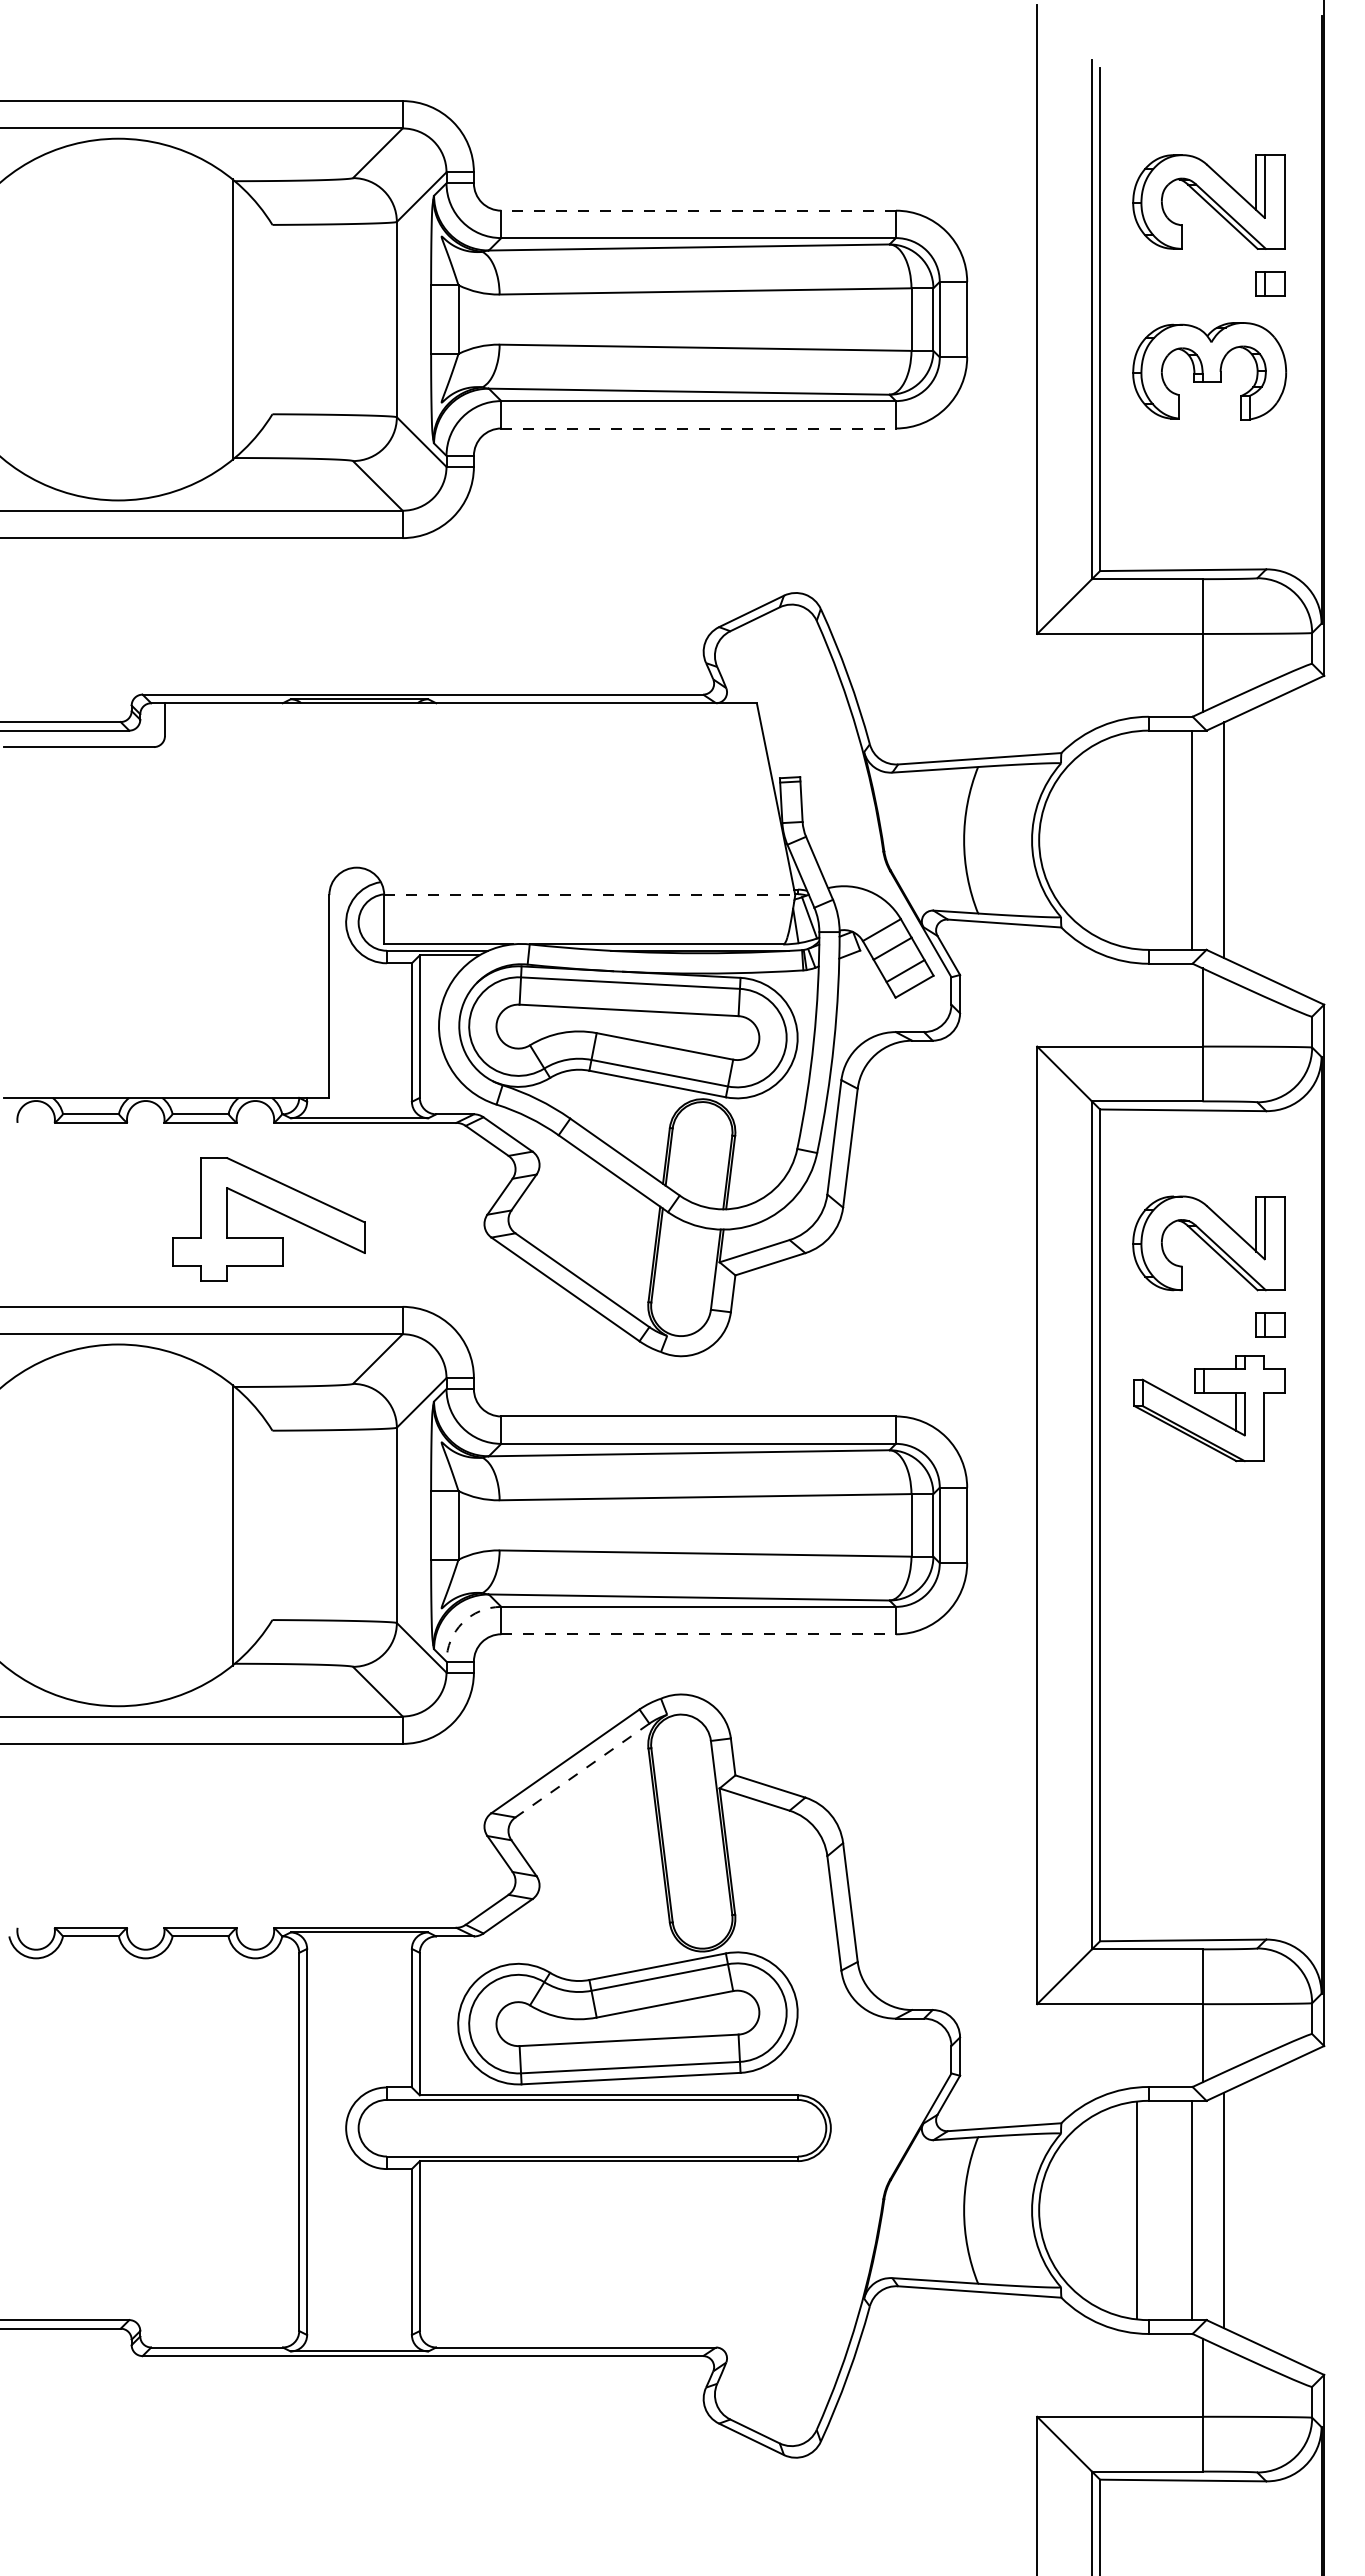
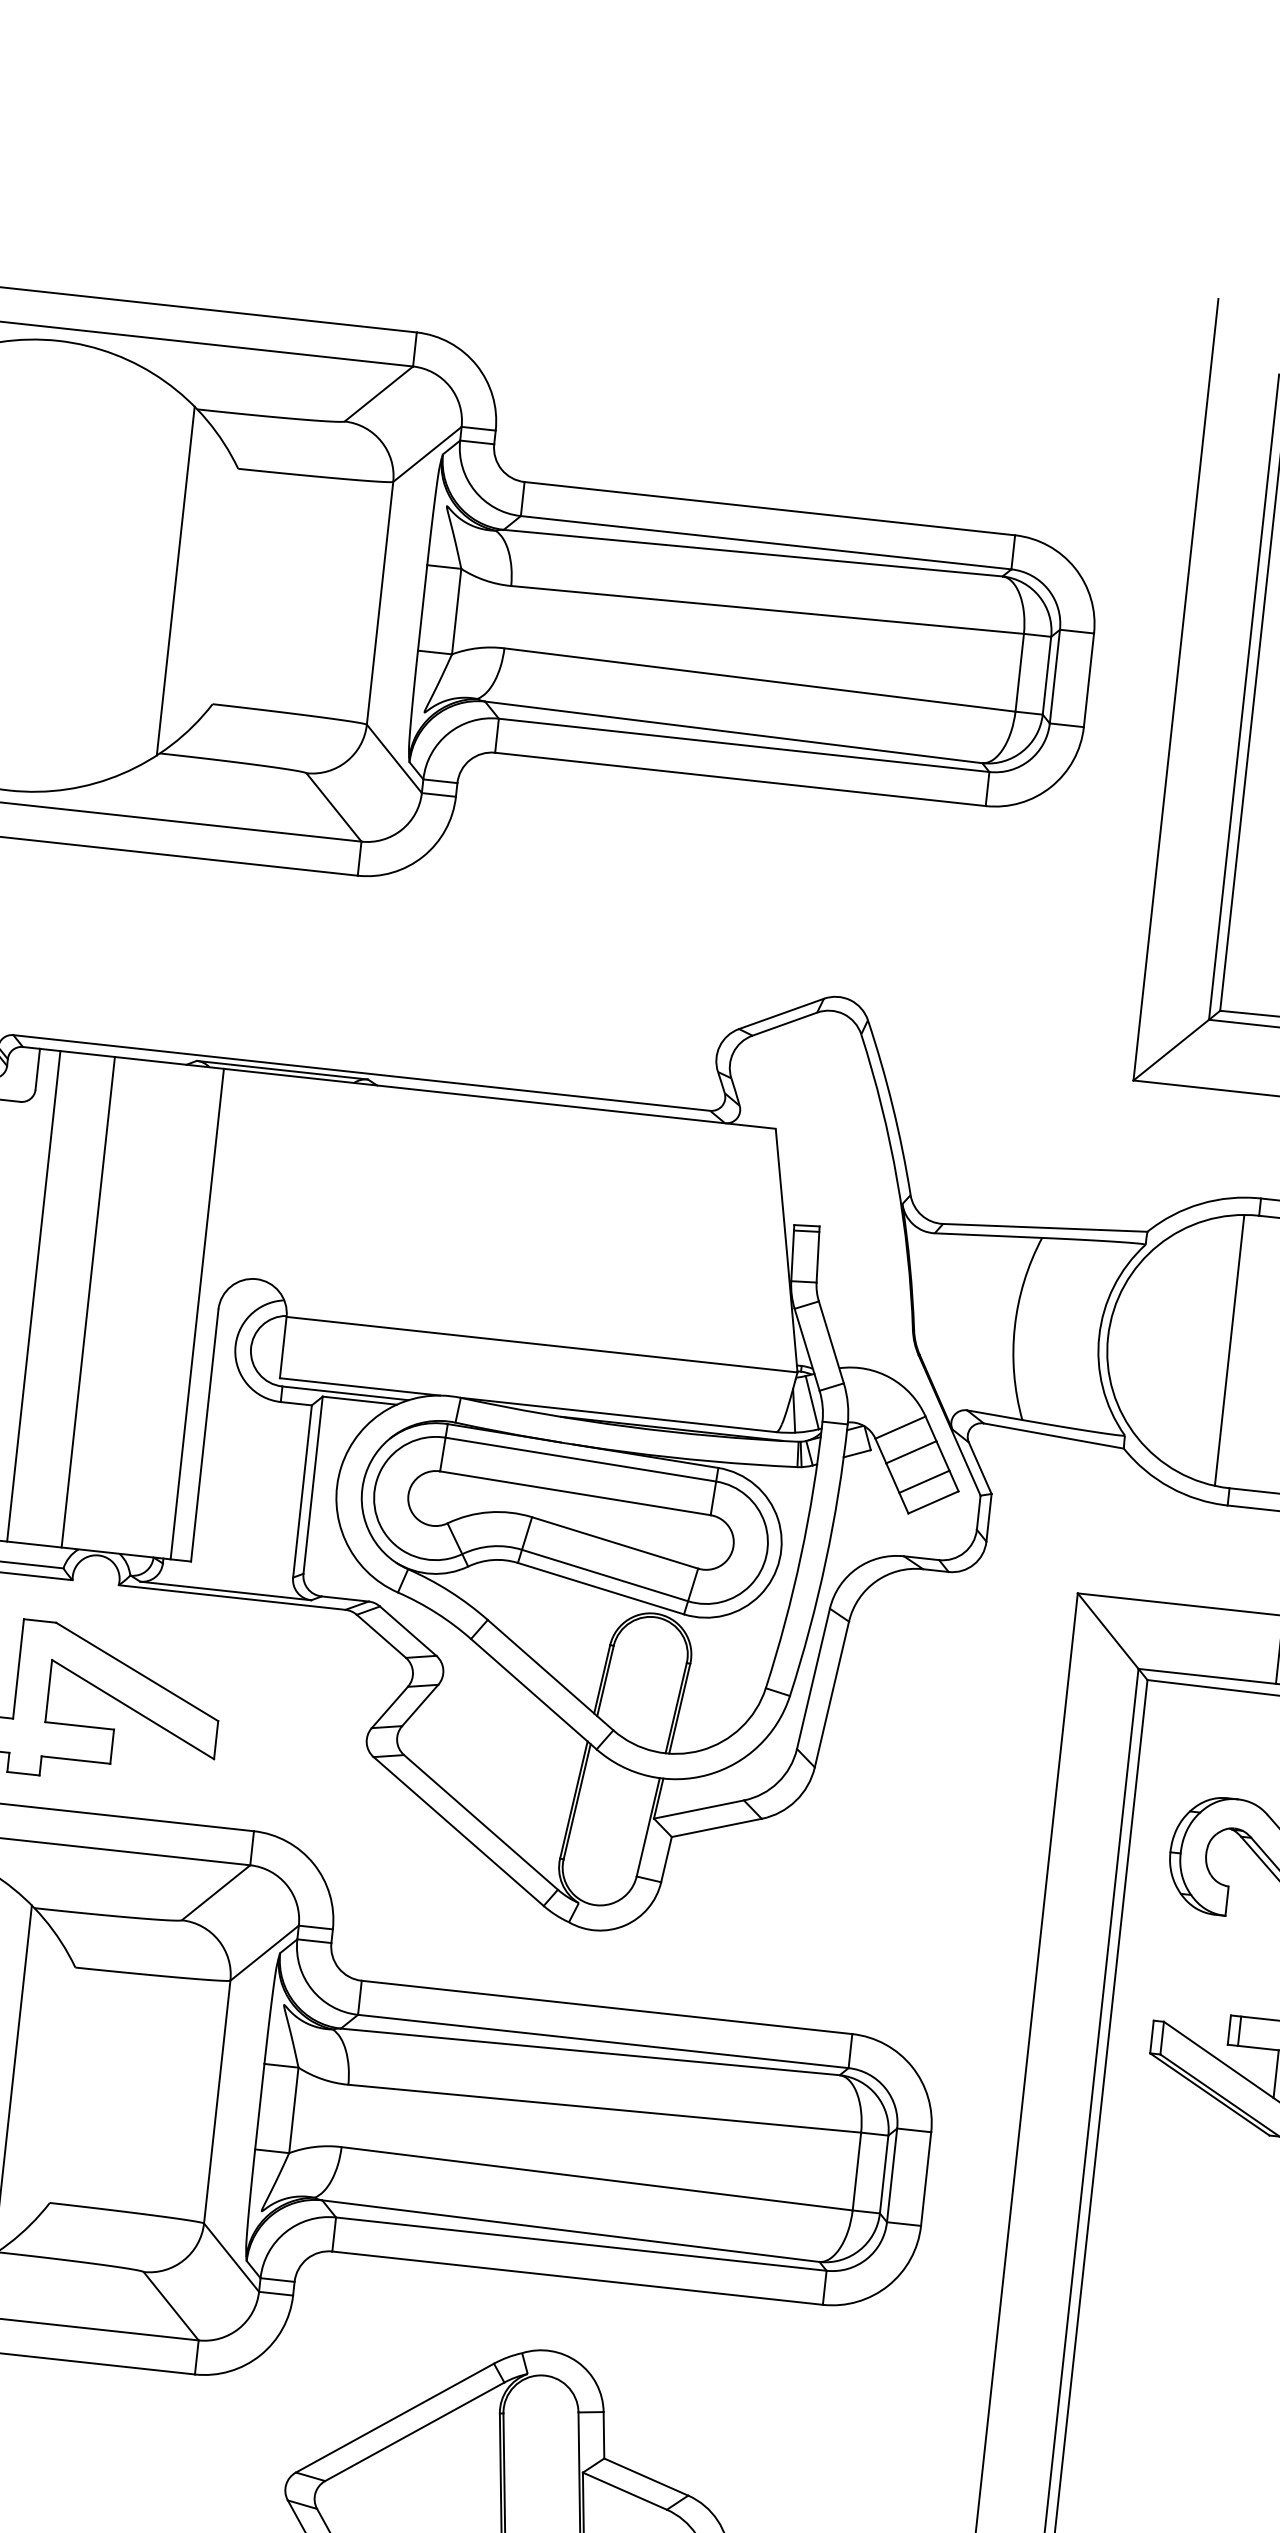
line: (698, 210) -> (769, 508), dashed -> solid
line: (699, 428) -> (741, 779), dashed -> solid
line: (1136, 840) -> (1229, 1350), added
line: (589, 895) -> (541, 1345), dashed -> solid
line: (181, 900) -> (33, 1296), added
line: (225, 900) -> (88, 1302), added
line: (312, 900) -> (196, 1313), added
arc: (462, 1622) -> (285, 2231), dashed -> solid
line: (699, 1634) -> (578, 2278), dashed -> solid
line: (582, 1770) -> (414, 2431), dashed -> solid

